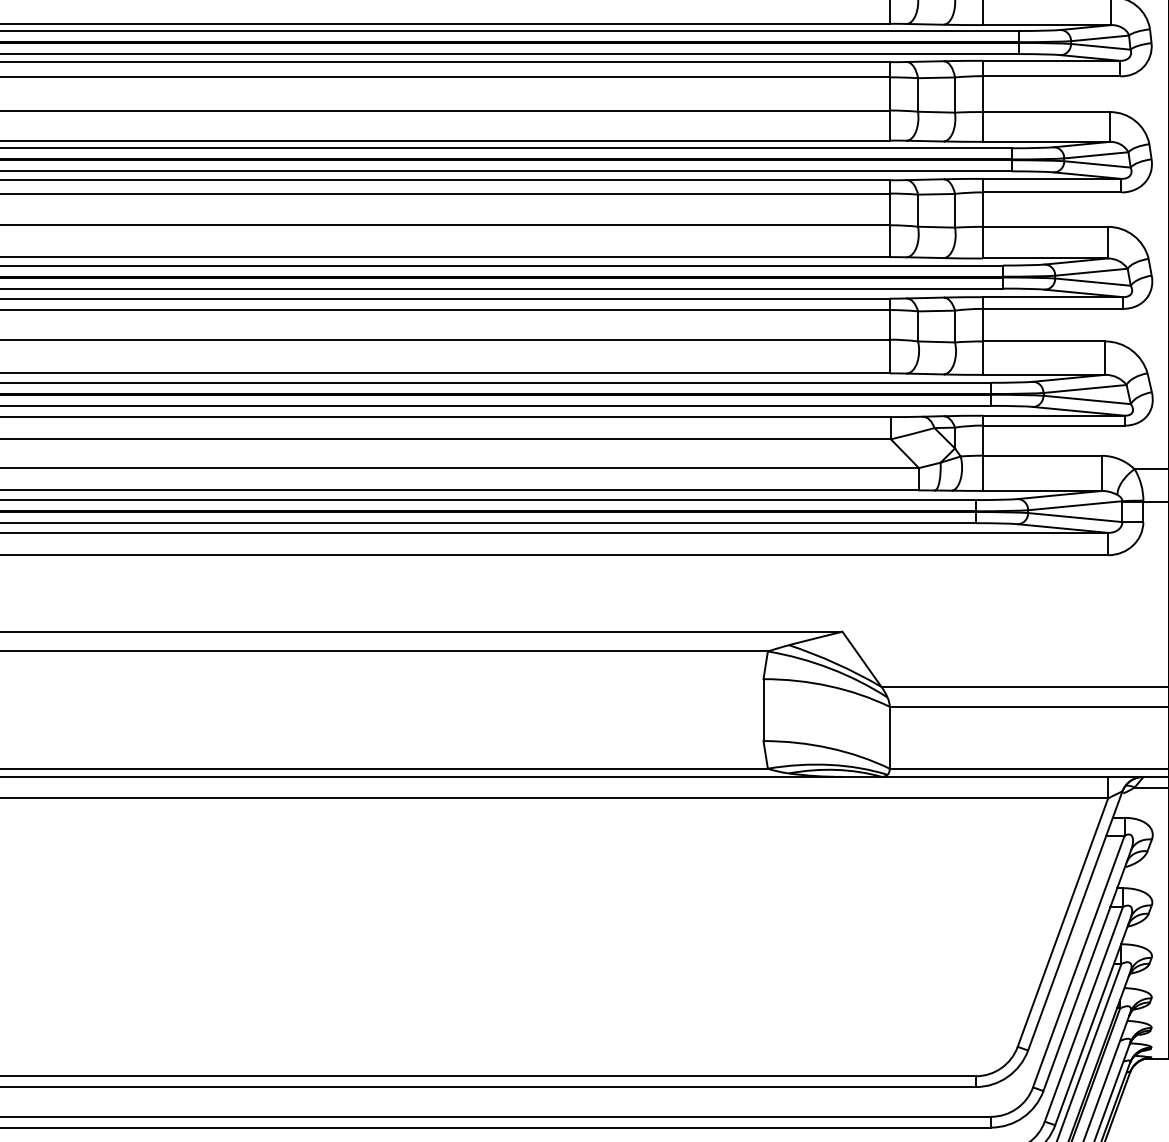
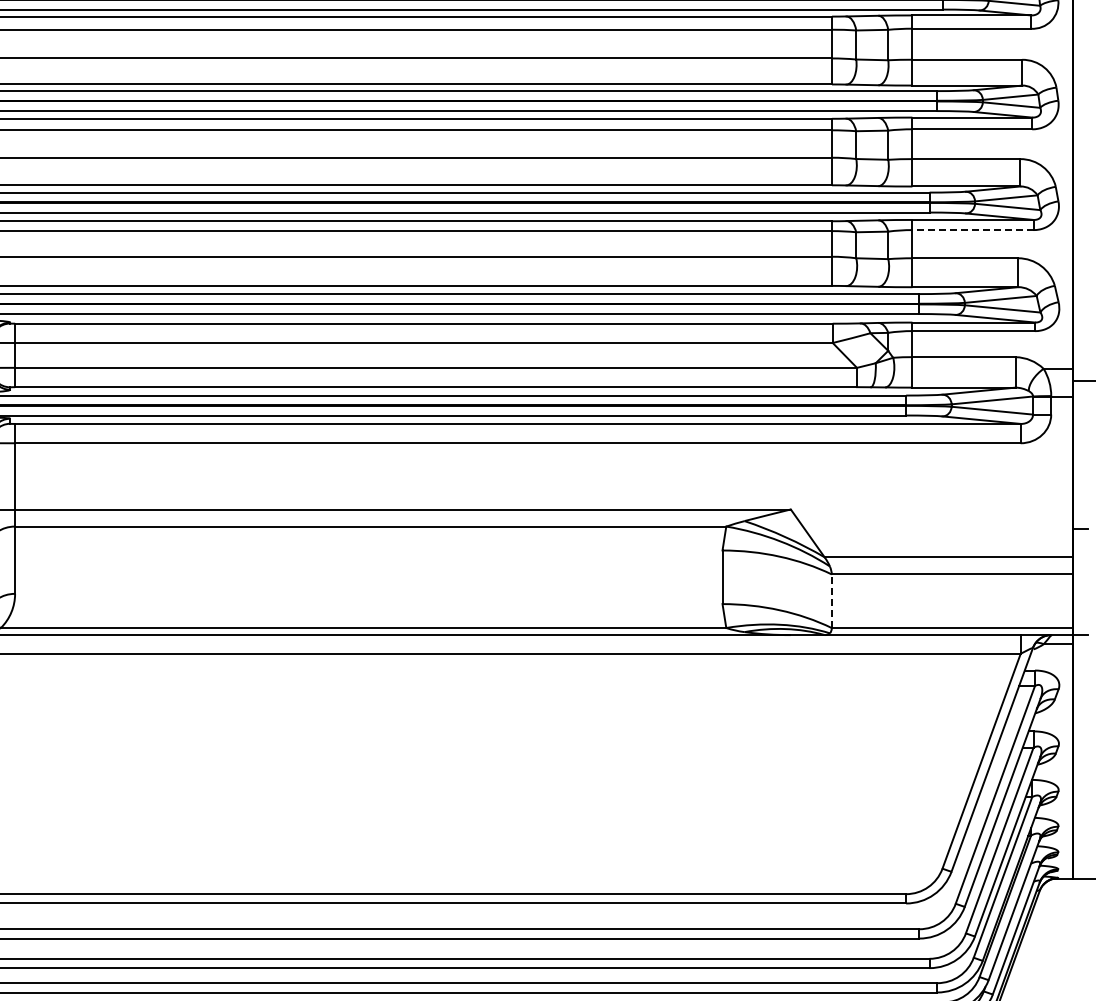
line: (1052, 309) -> (972, 230), solid -> dashed
line: (889, 738) -> (831, 601), solid -> dashed

